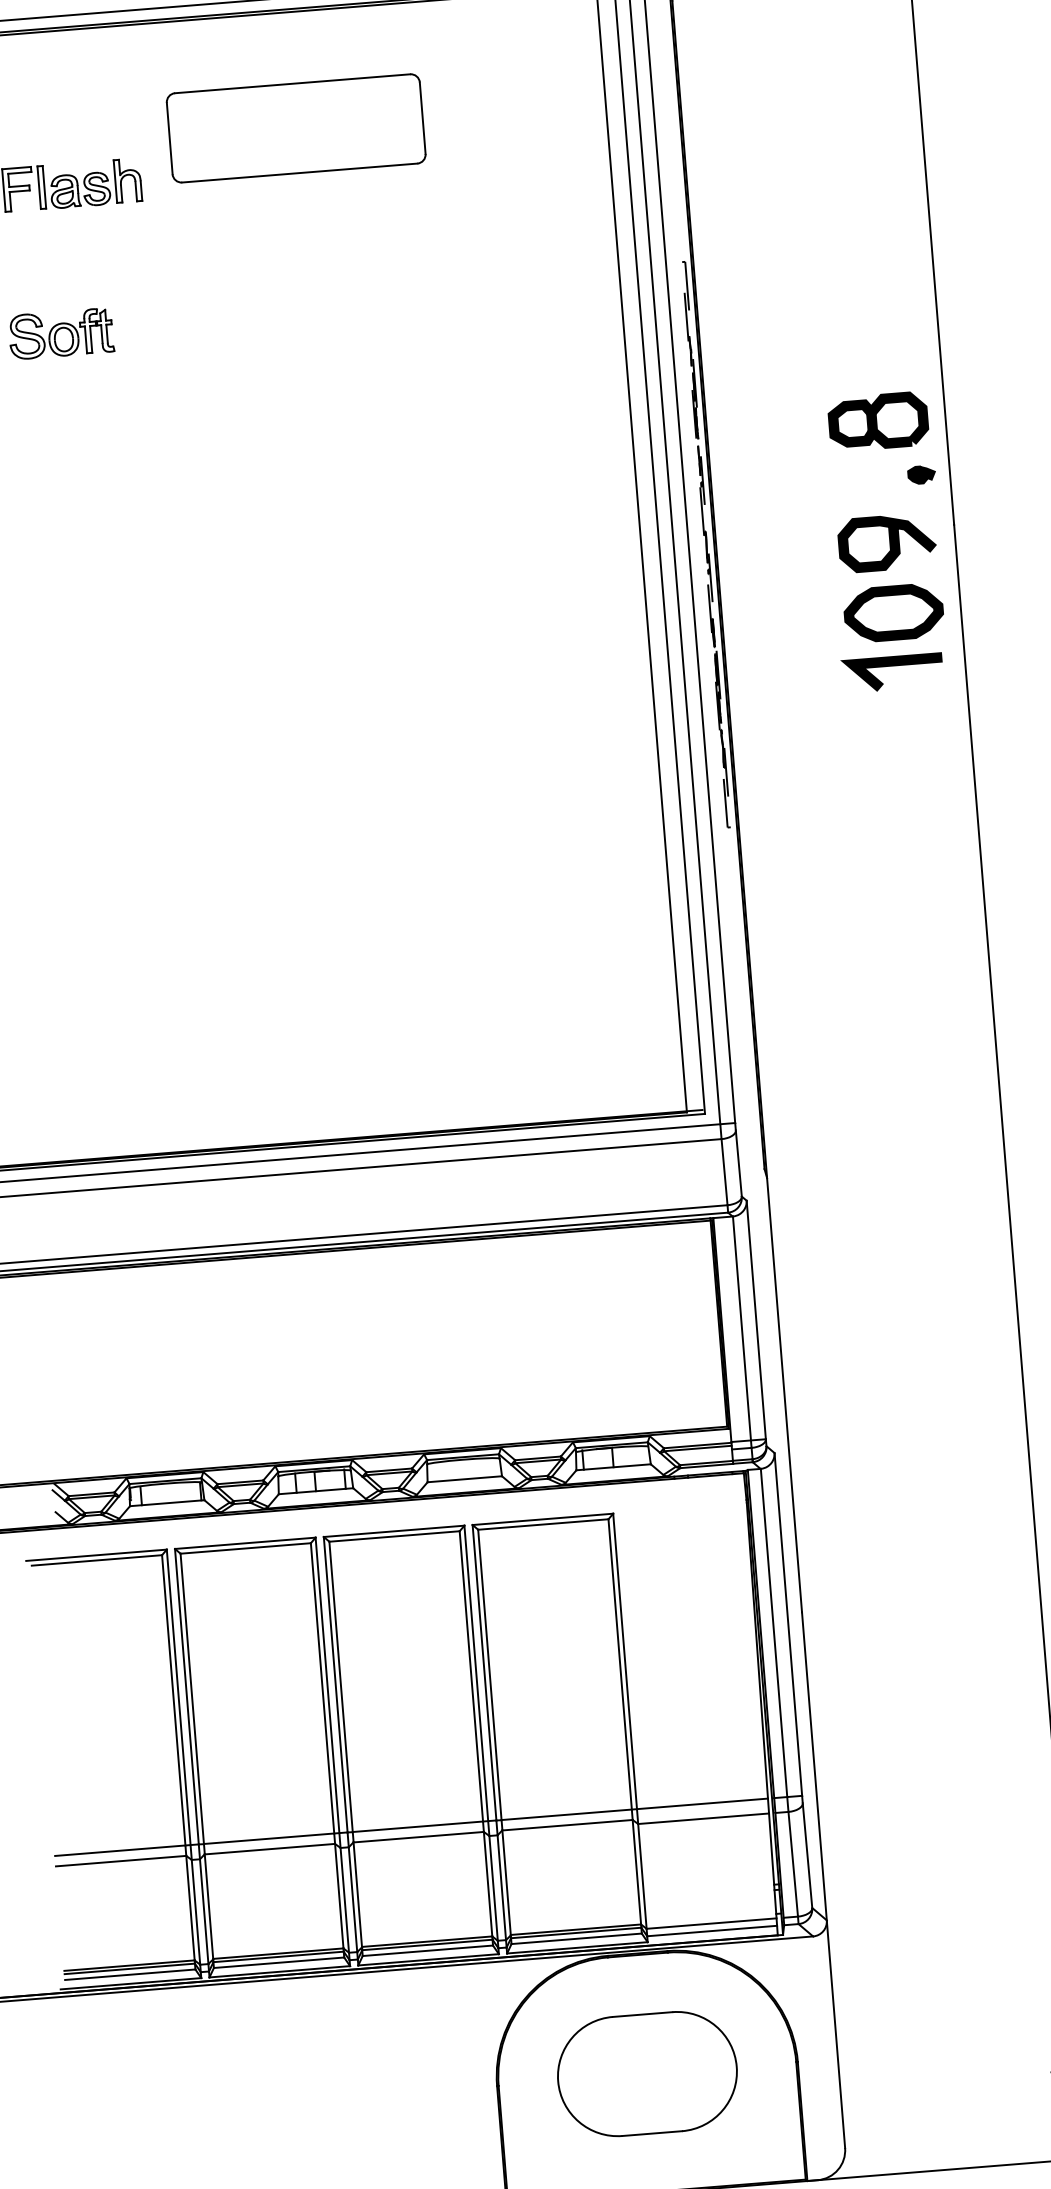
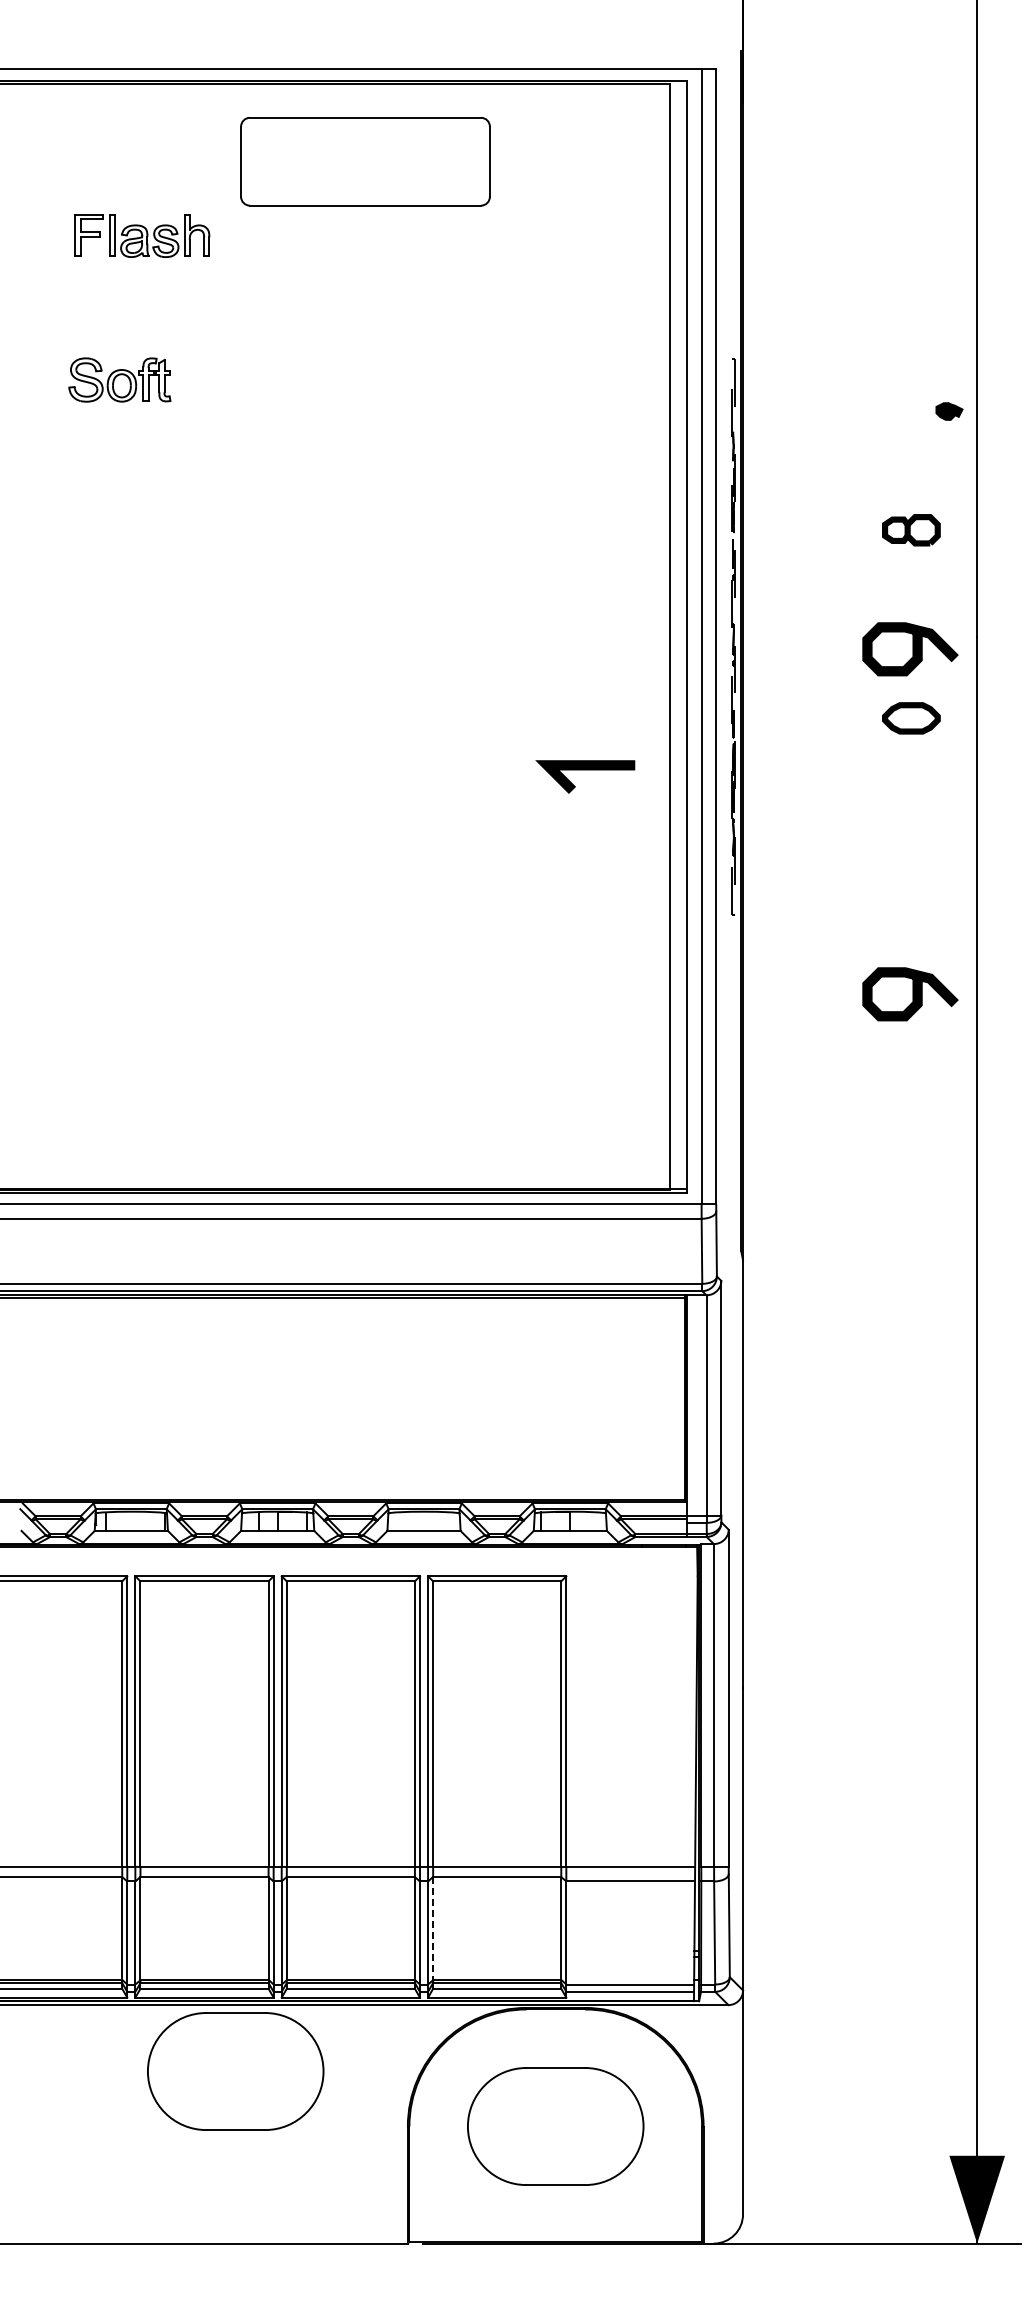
part: (296, 128) -> (365, 161), moved
part: (878, 422) -> (911, 530), size x0.6
part: (921, 474) -> (949, 411), moved
part: (894, 613) -> (911, 718), size x0.6
line: (892, 666) -> (585, 770), moved
curve: (917, 893) -> (912, 994), added
line: (506, 1882) -> (433, 1928), solid -> dashed
part: (317, 2044) -> (235, 2071), added

